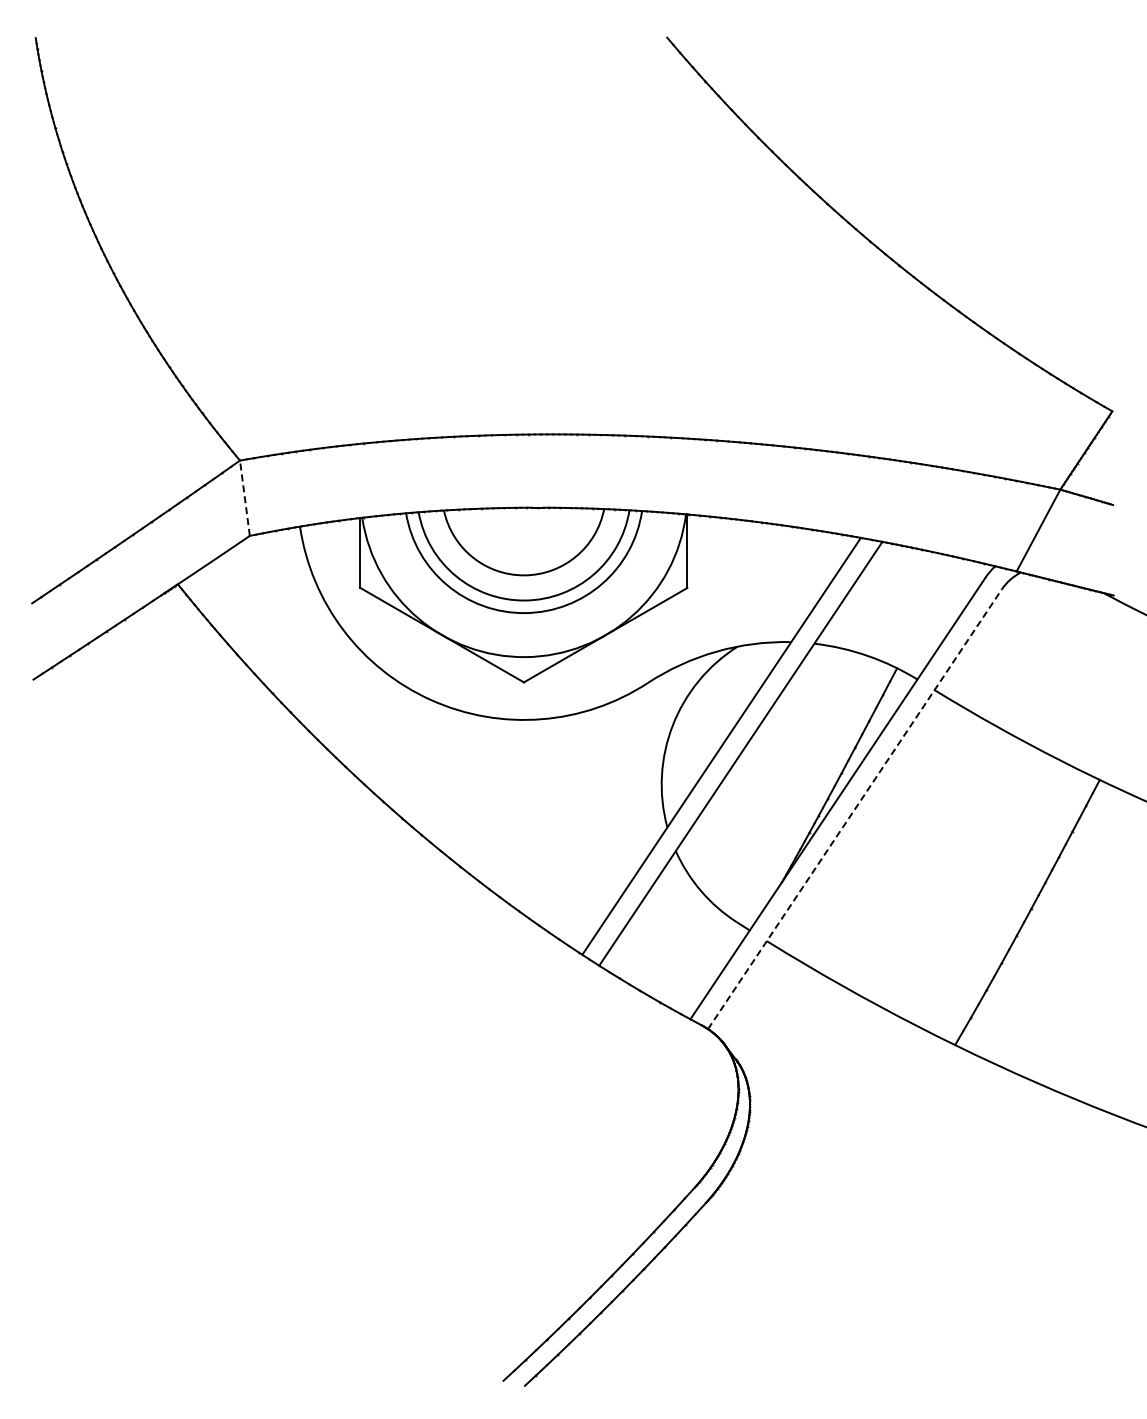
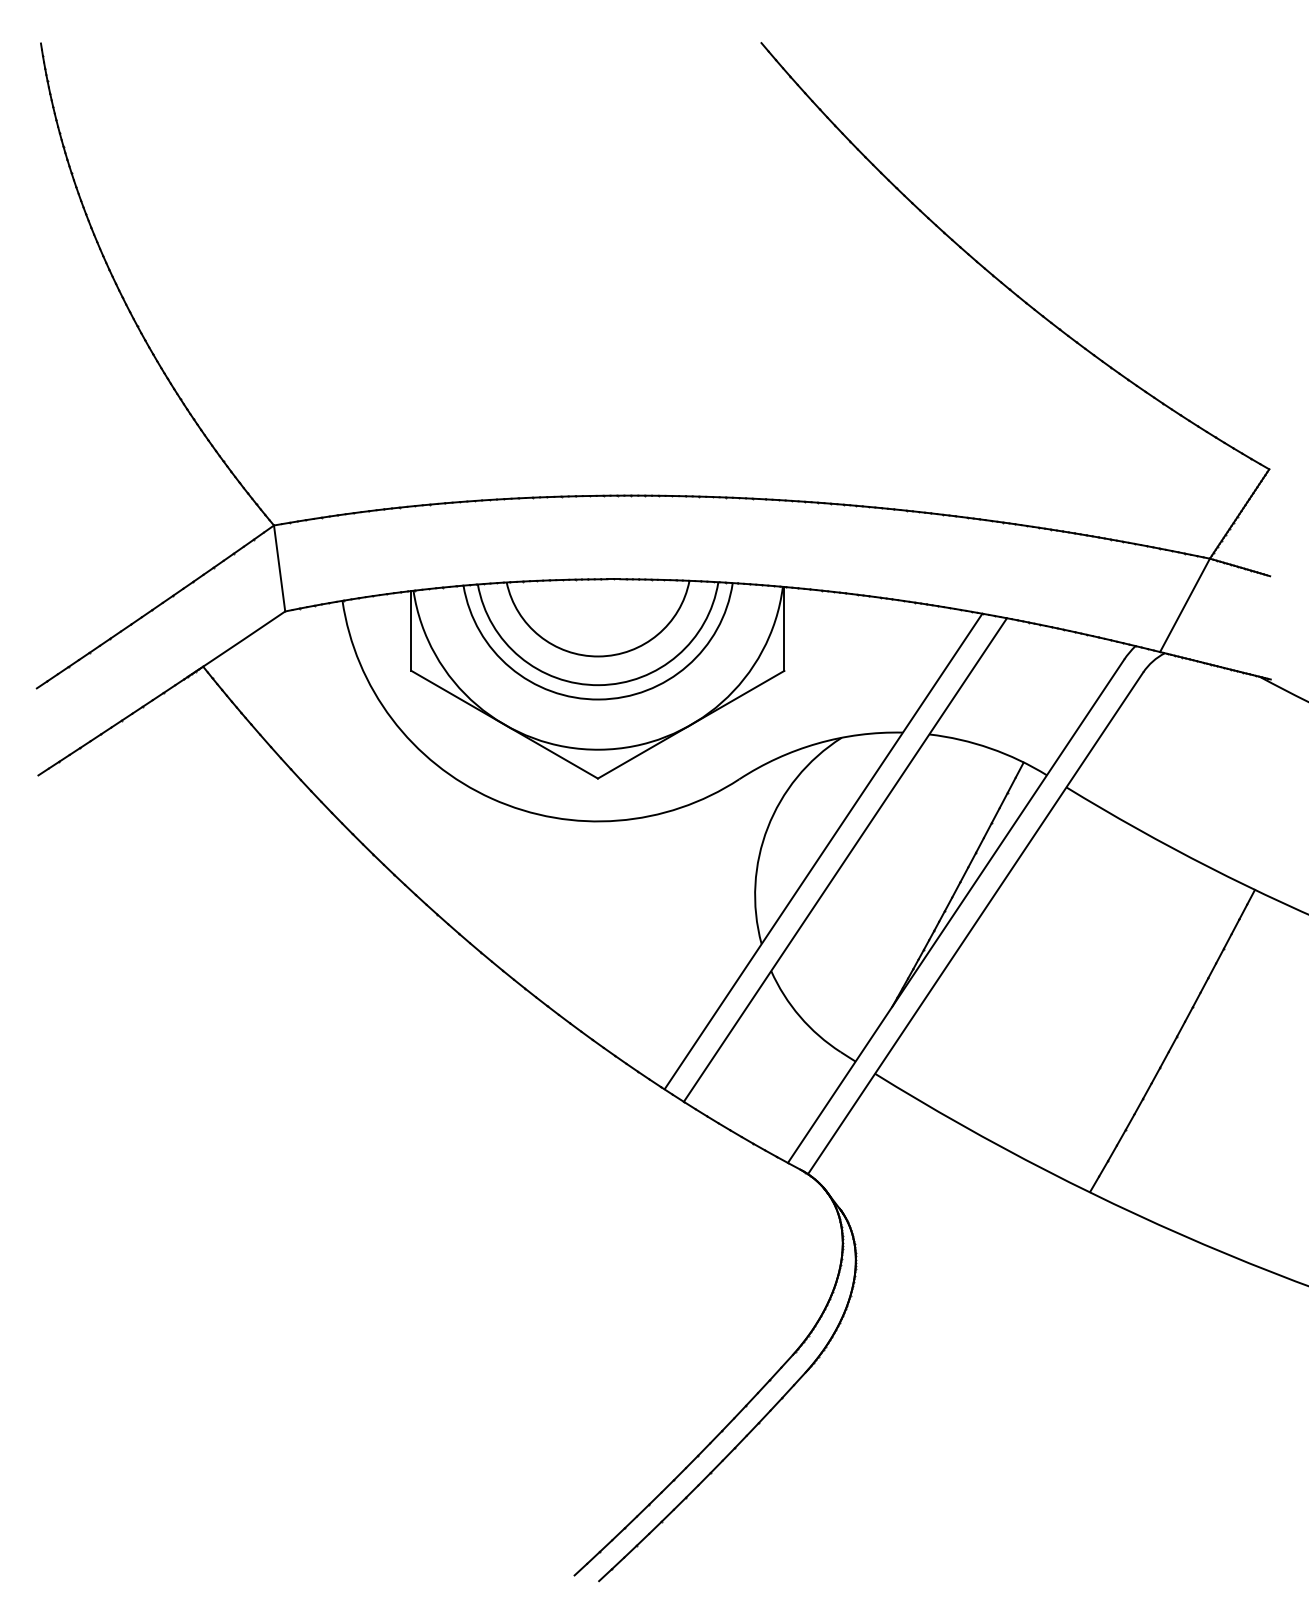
line: (244, 498) -> (279, 568), dashed -> solid
line: (855, 808) -> (976, 922), dashed -> solid

